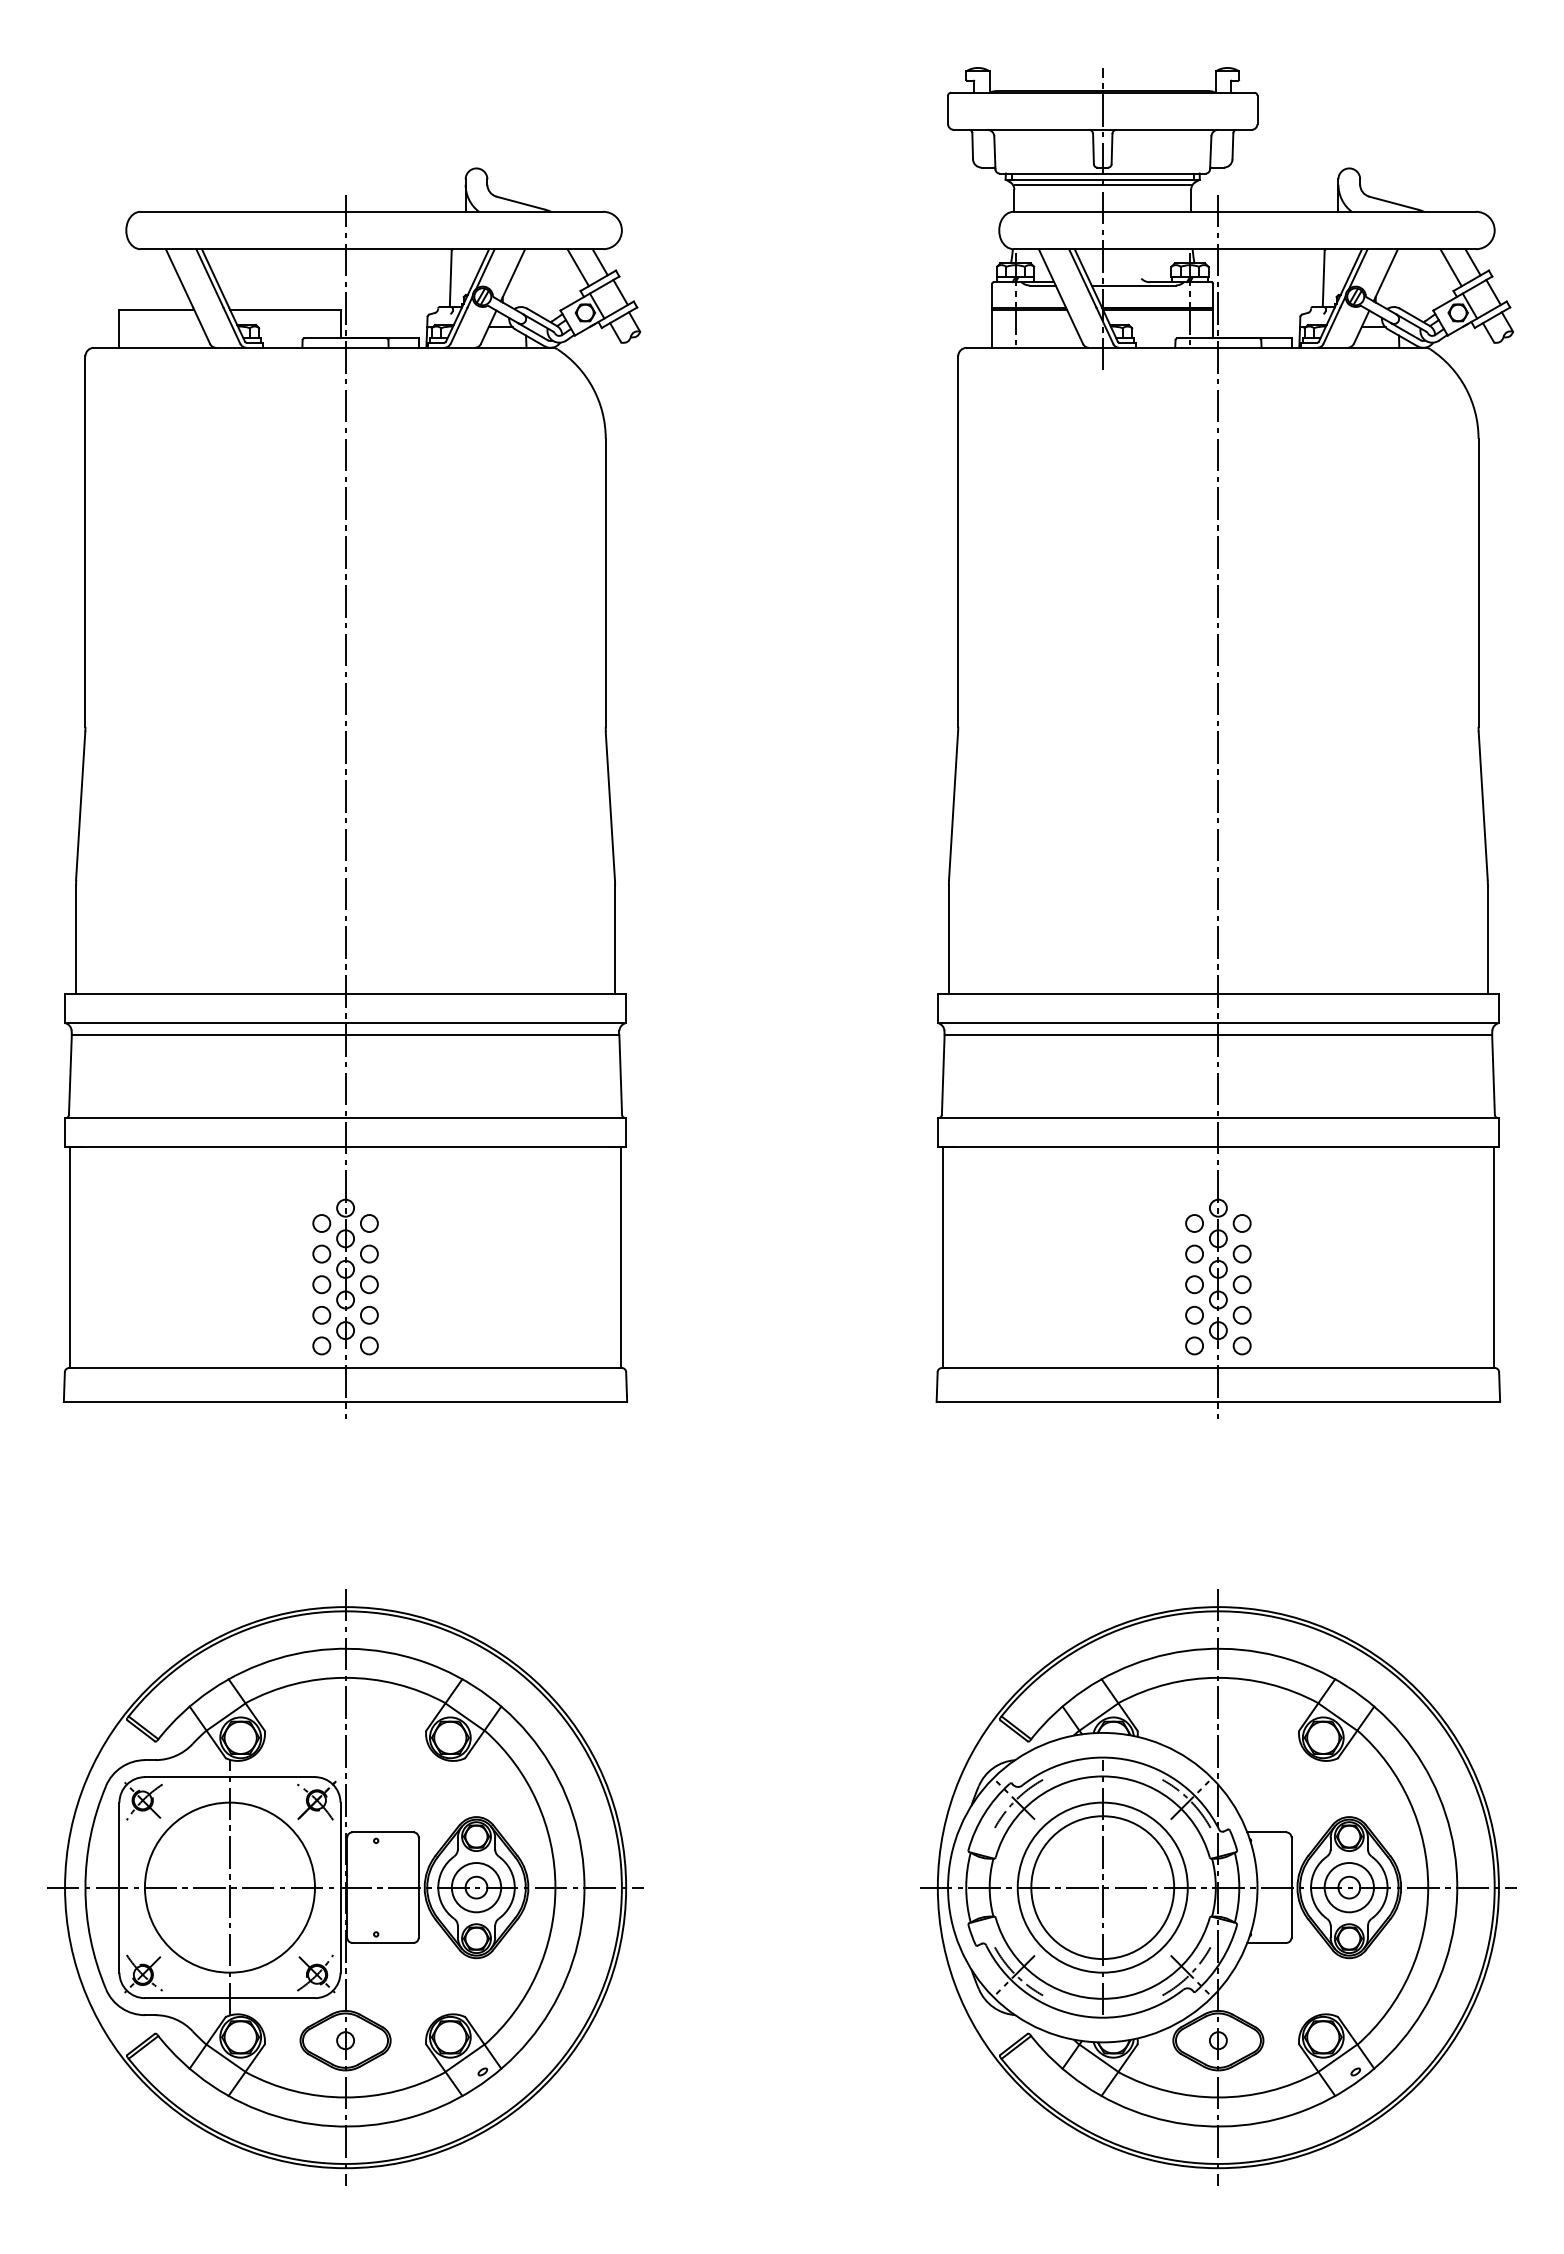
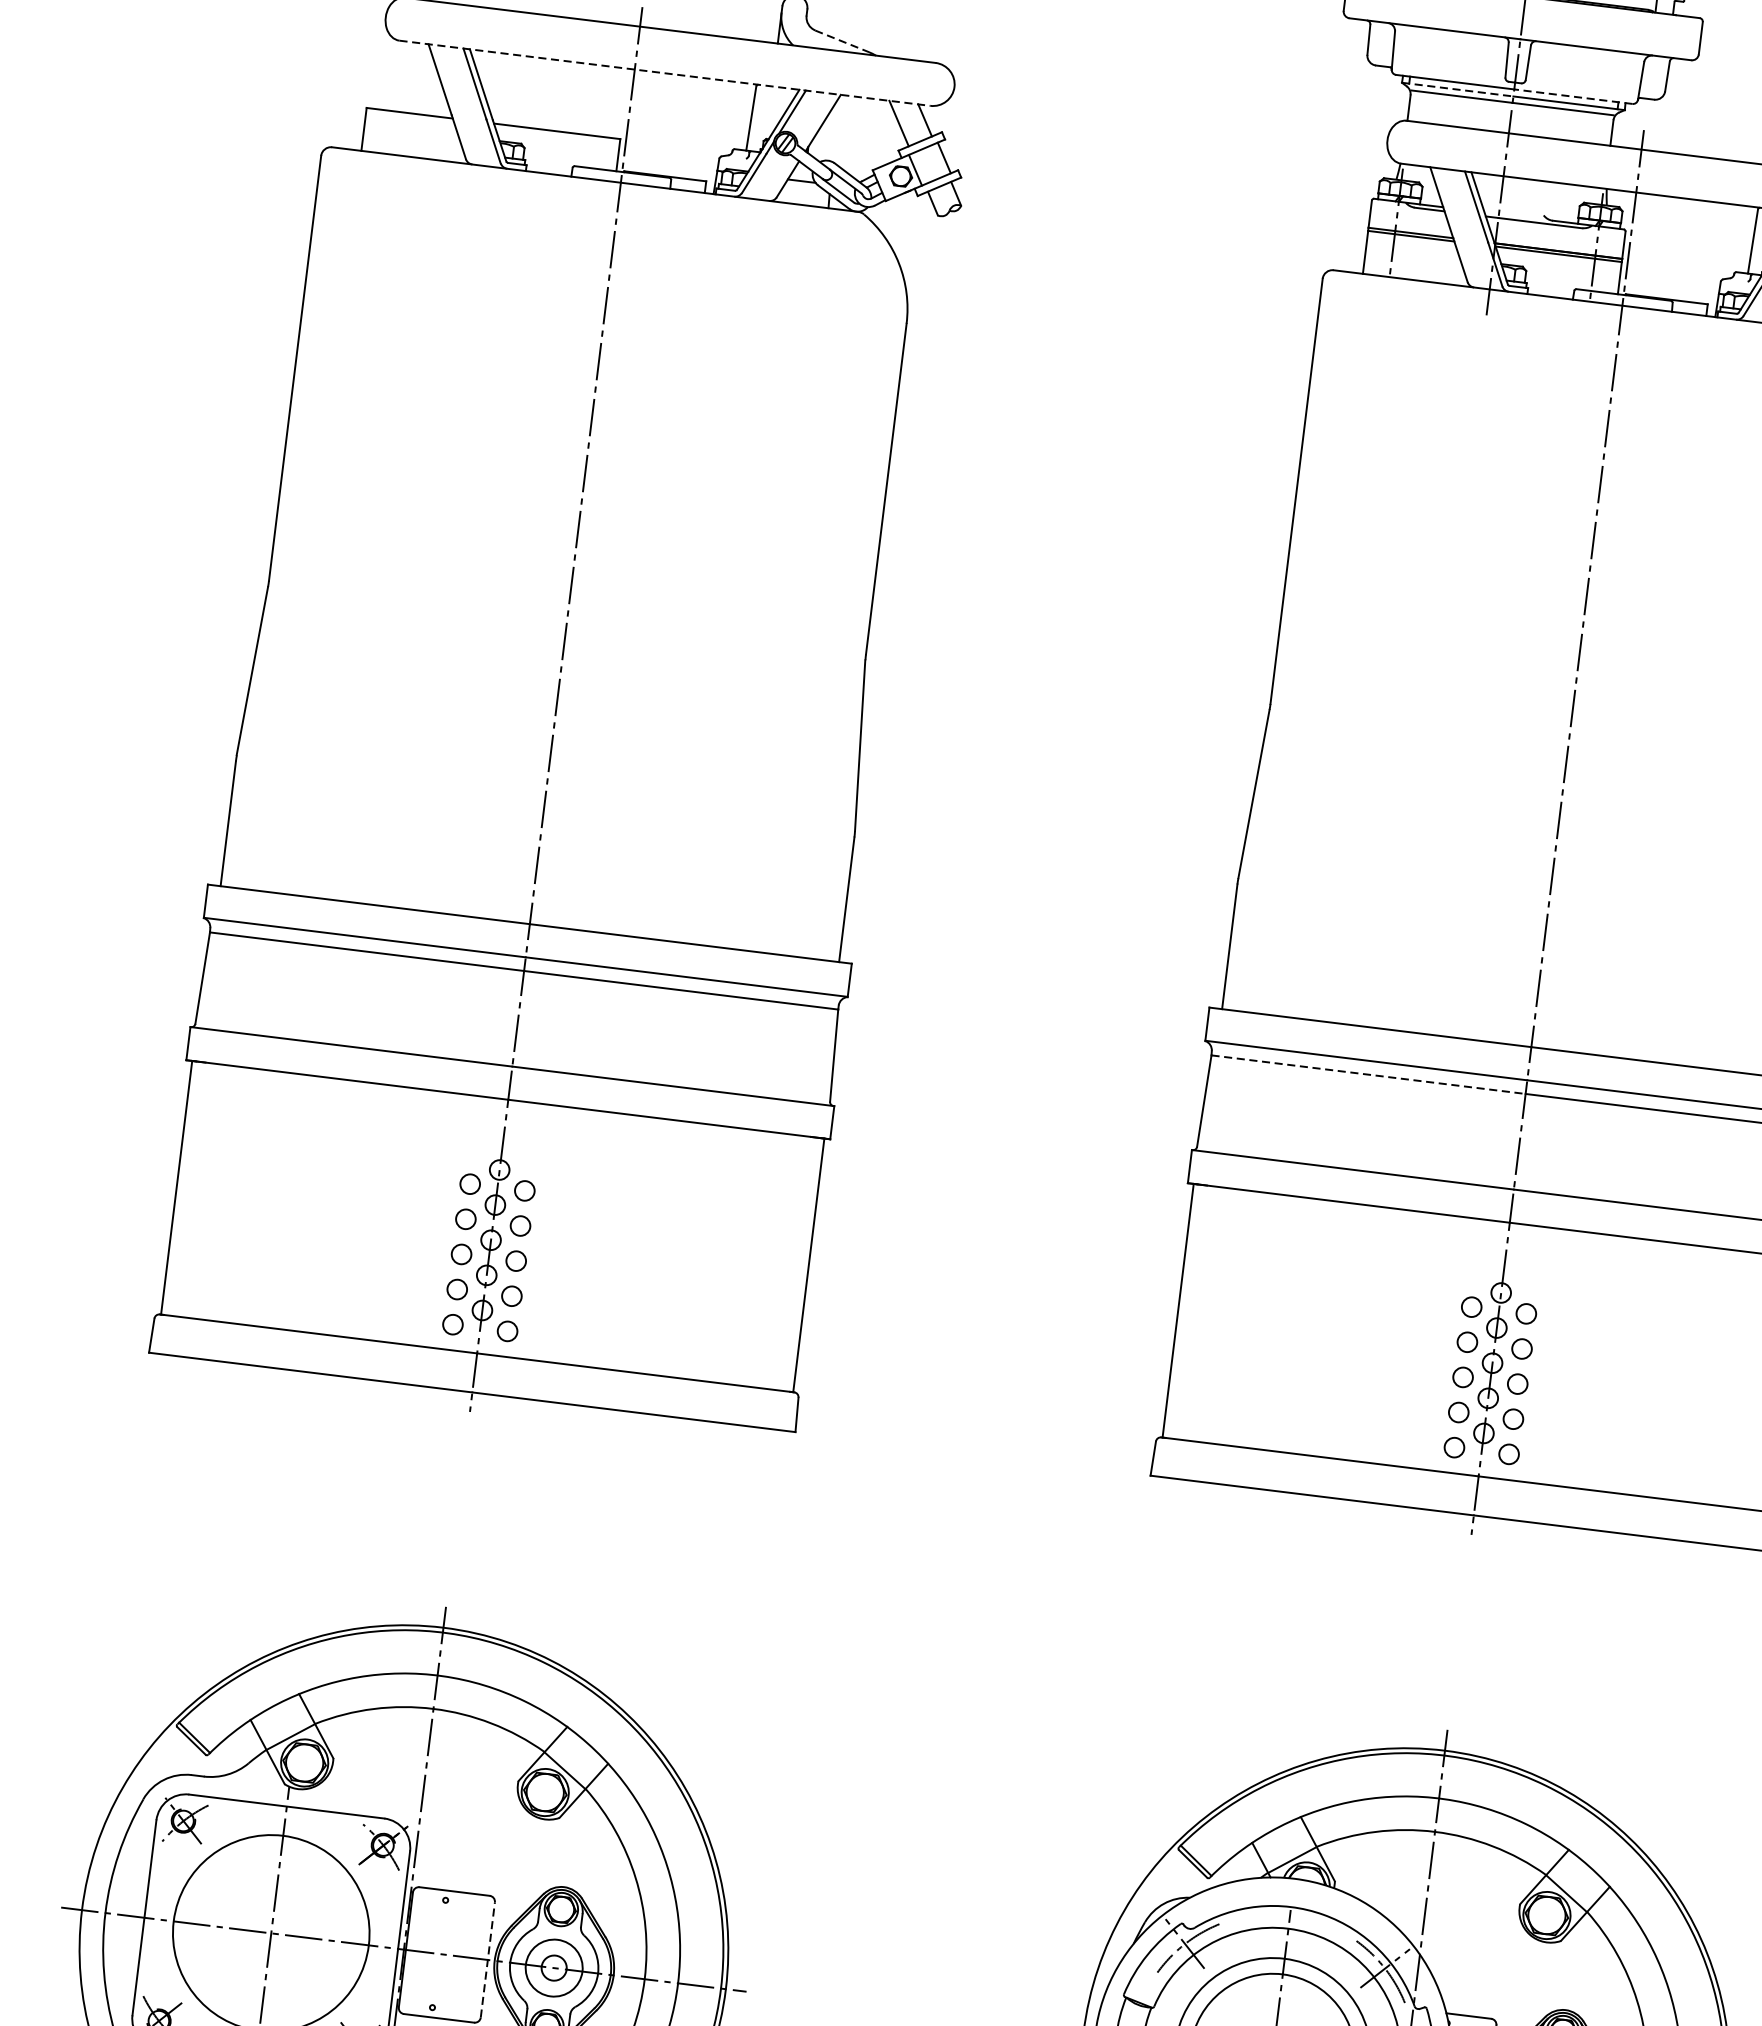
line: (1154, 173) -> (1573, 96), solid -> dashed
line: (1054, 179) -> (1458, 89), solid -> dashed
line: (521, 203) -> (843, 41), solid -> dashed
line: (372, 249) -> (665, 73), solid -> dashed
line: (1081, 1034) -> (1368, 1074), solid -> dashed
line: (418, 1887) -> (487, 1959), solid -> dashed

